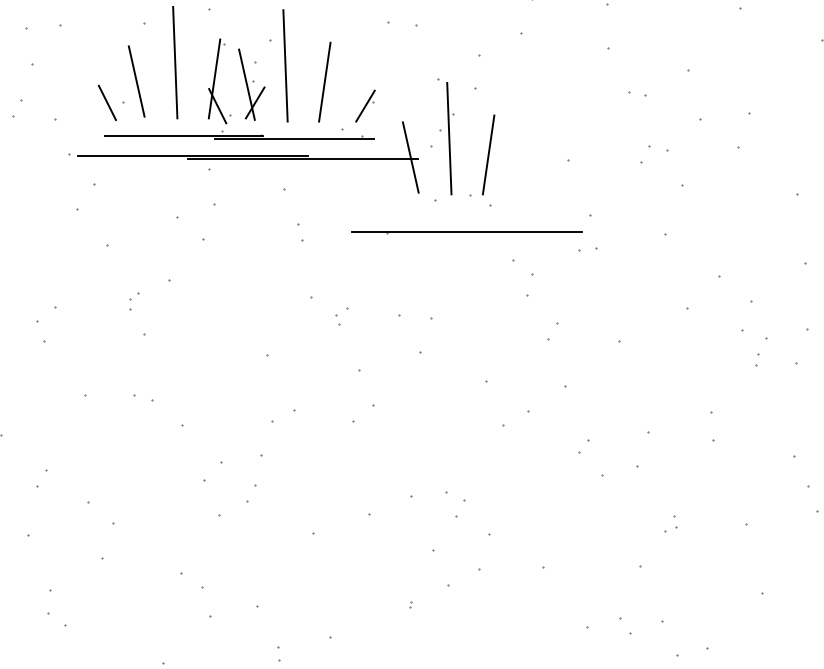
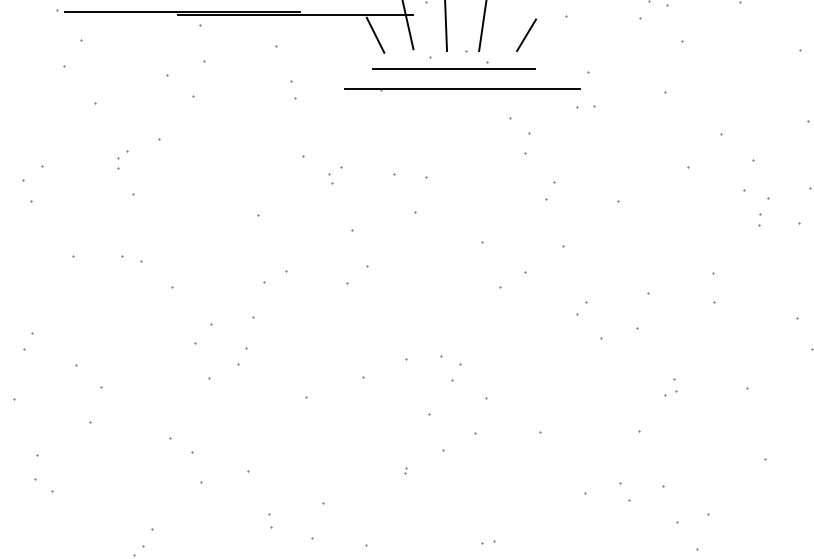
line: (381, 178) -> (375, 34), added
line: (529, 178) -> (526, 34), added
line: (458, 211) -> (454, 68), added

